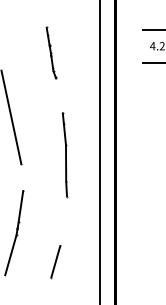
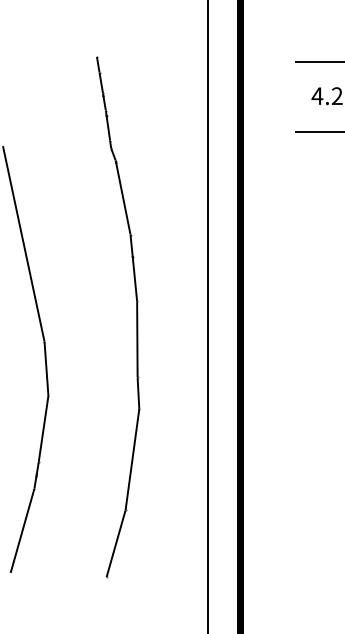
line: (58, 95) -> (121, 198), added
line: (22, 177) -> (46, 368), added
line: (63, 221) -> (131, 460), added

